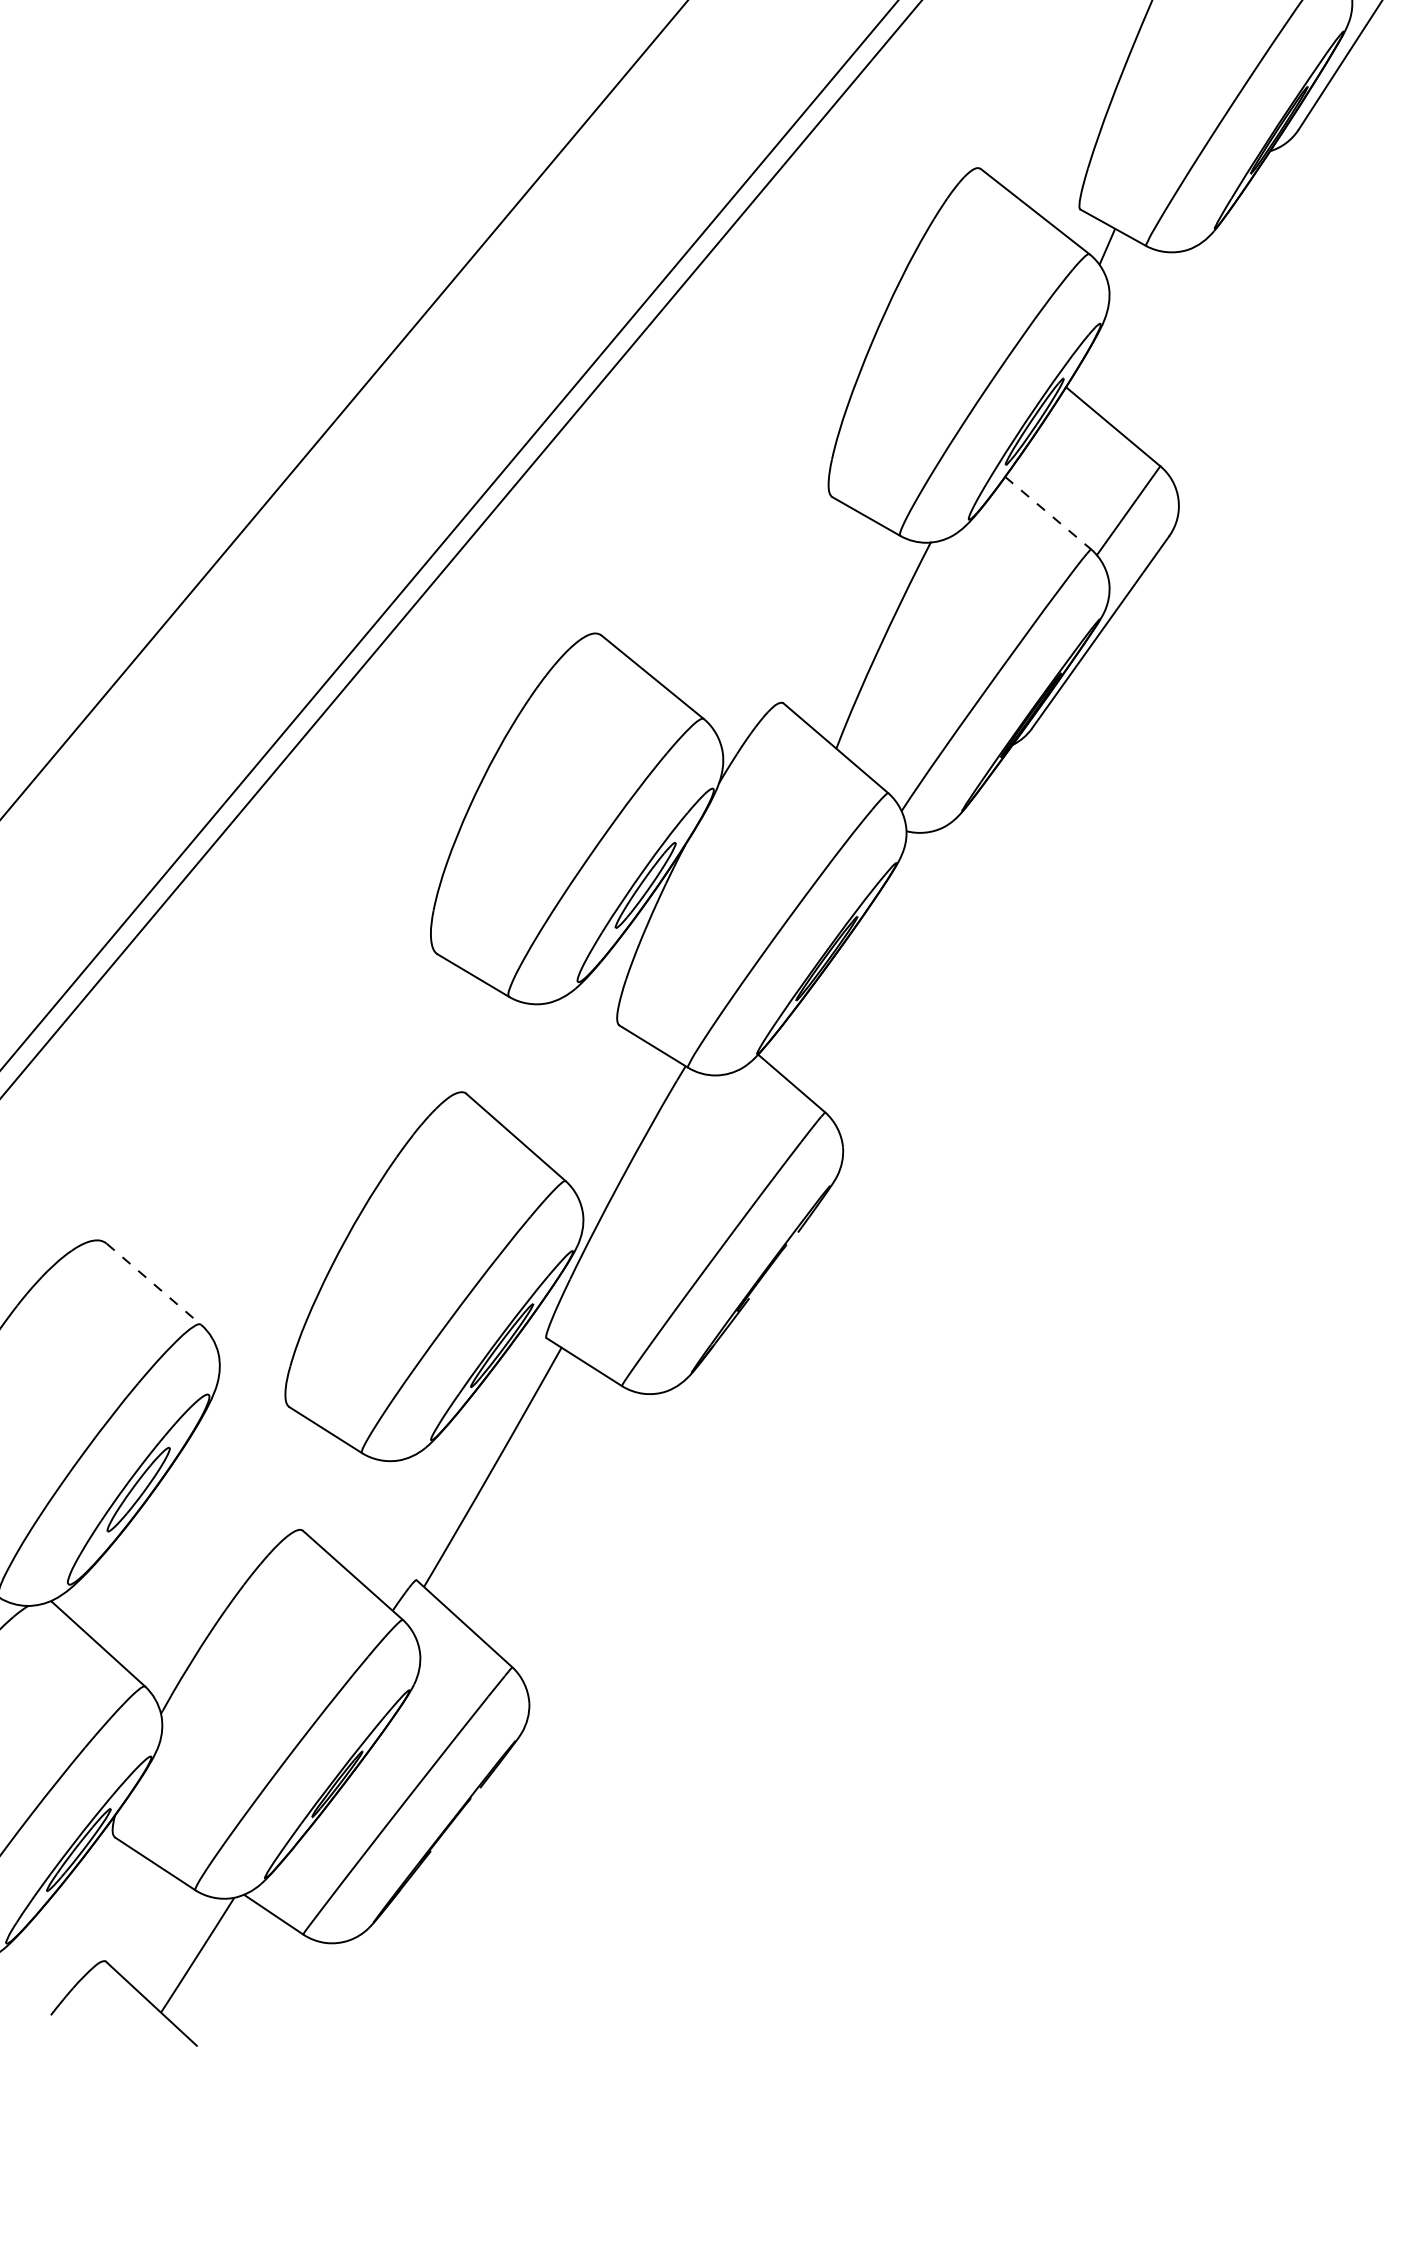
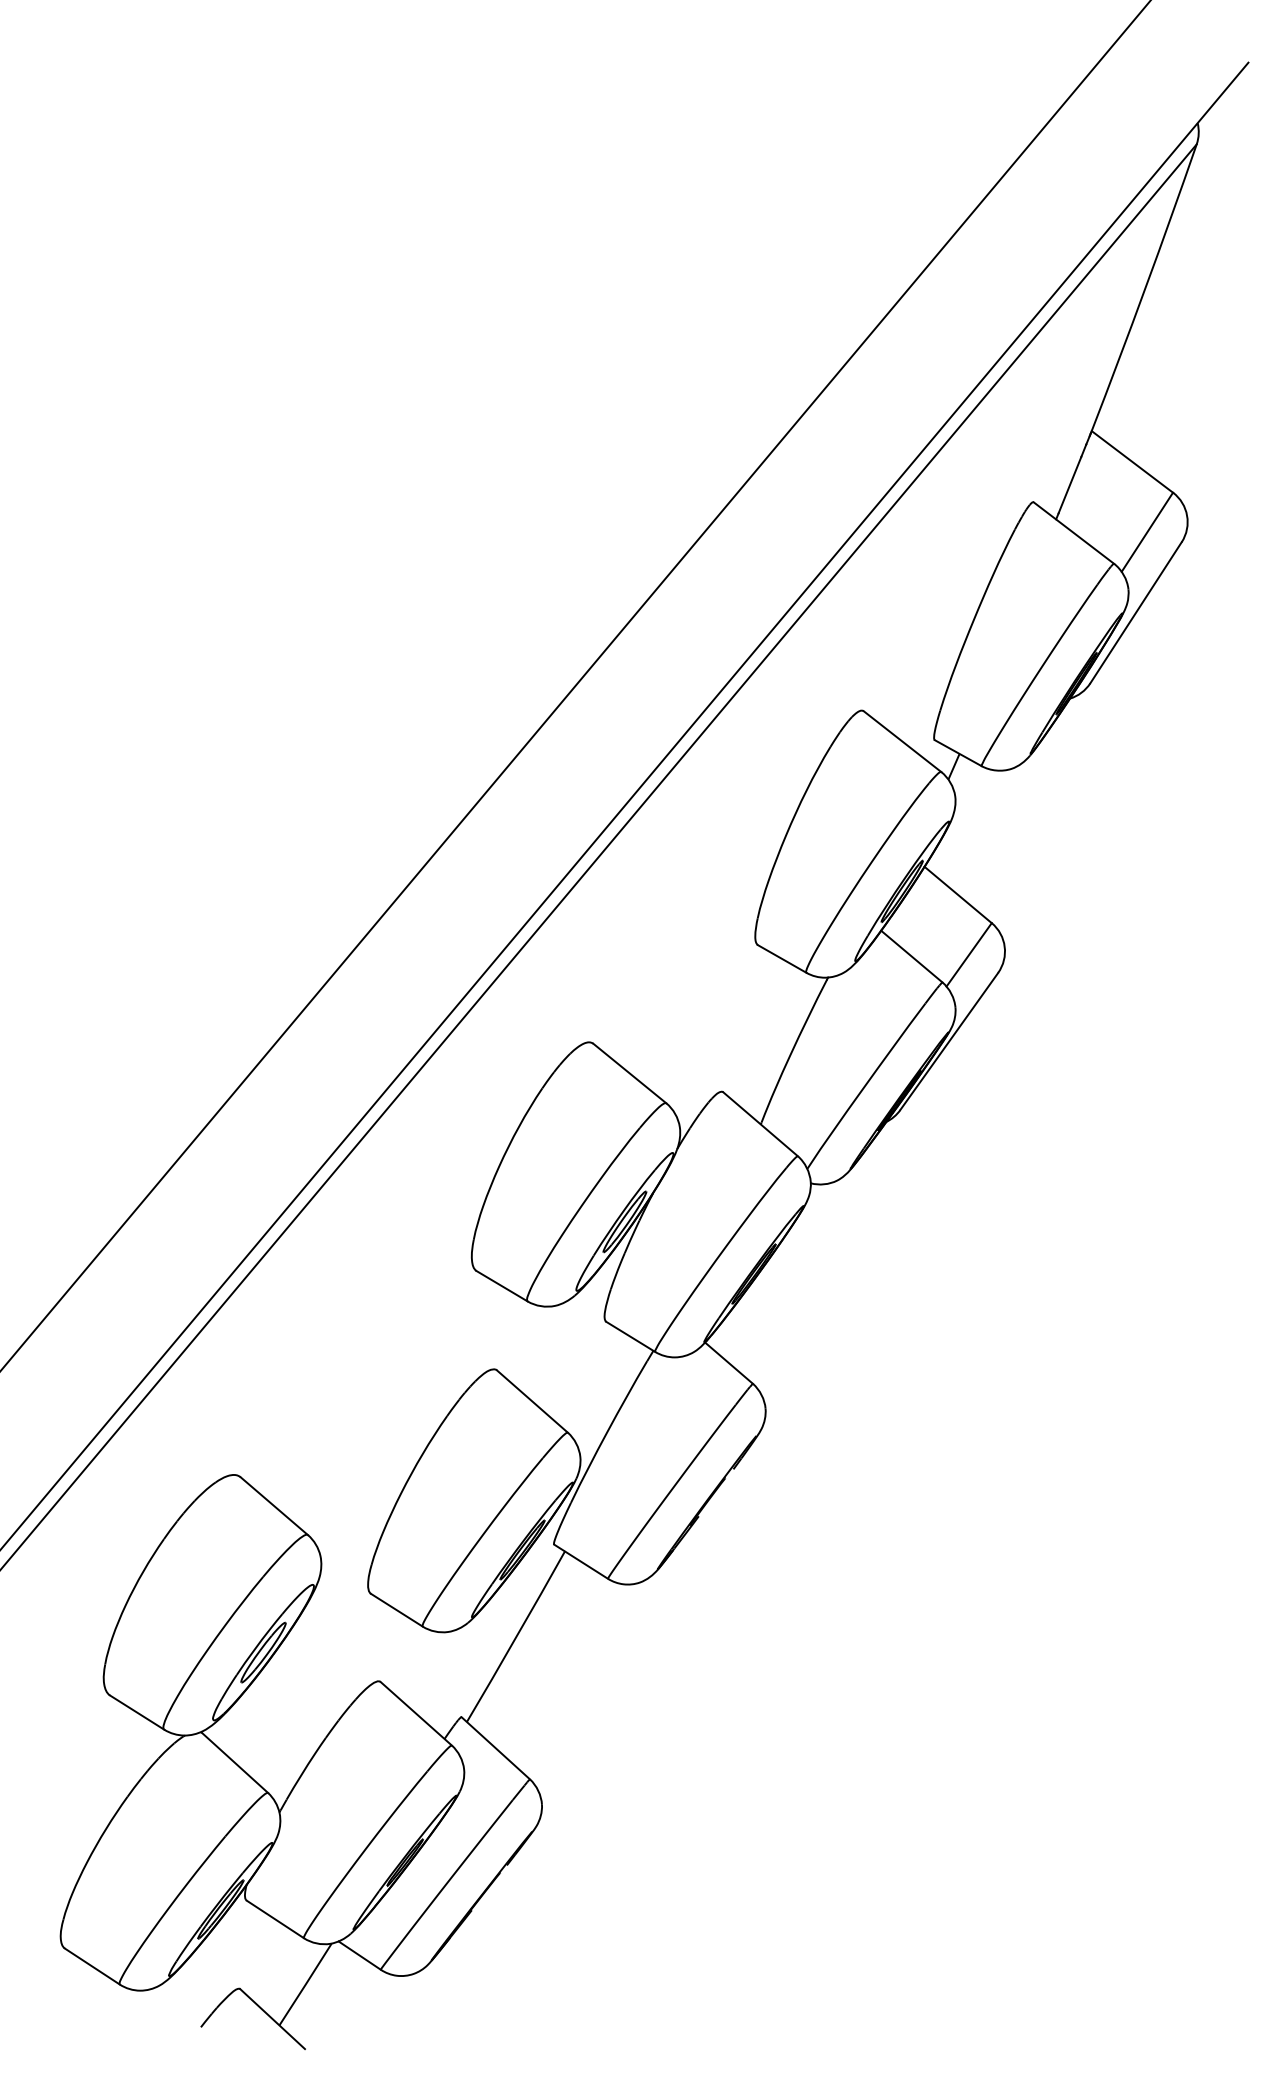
line: (1049, 513) -> (912, 956), dashed -> solid
line: (154, 1284) -> (274, 1506), dashed -> solid

